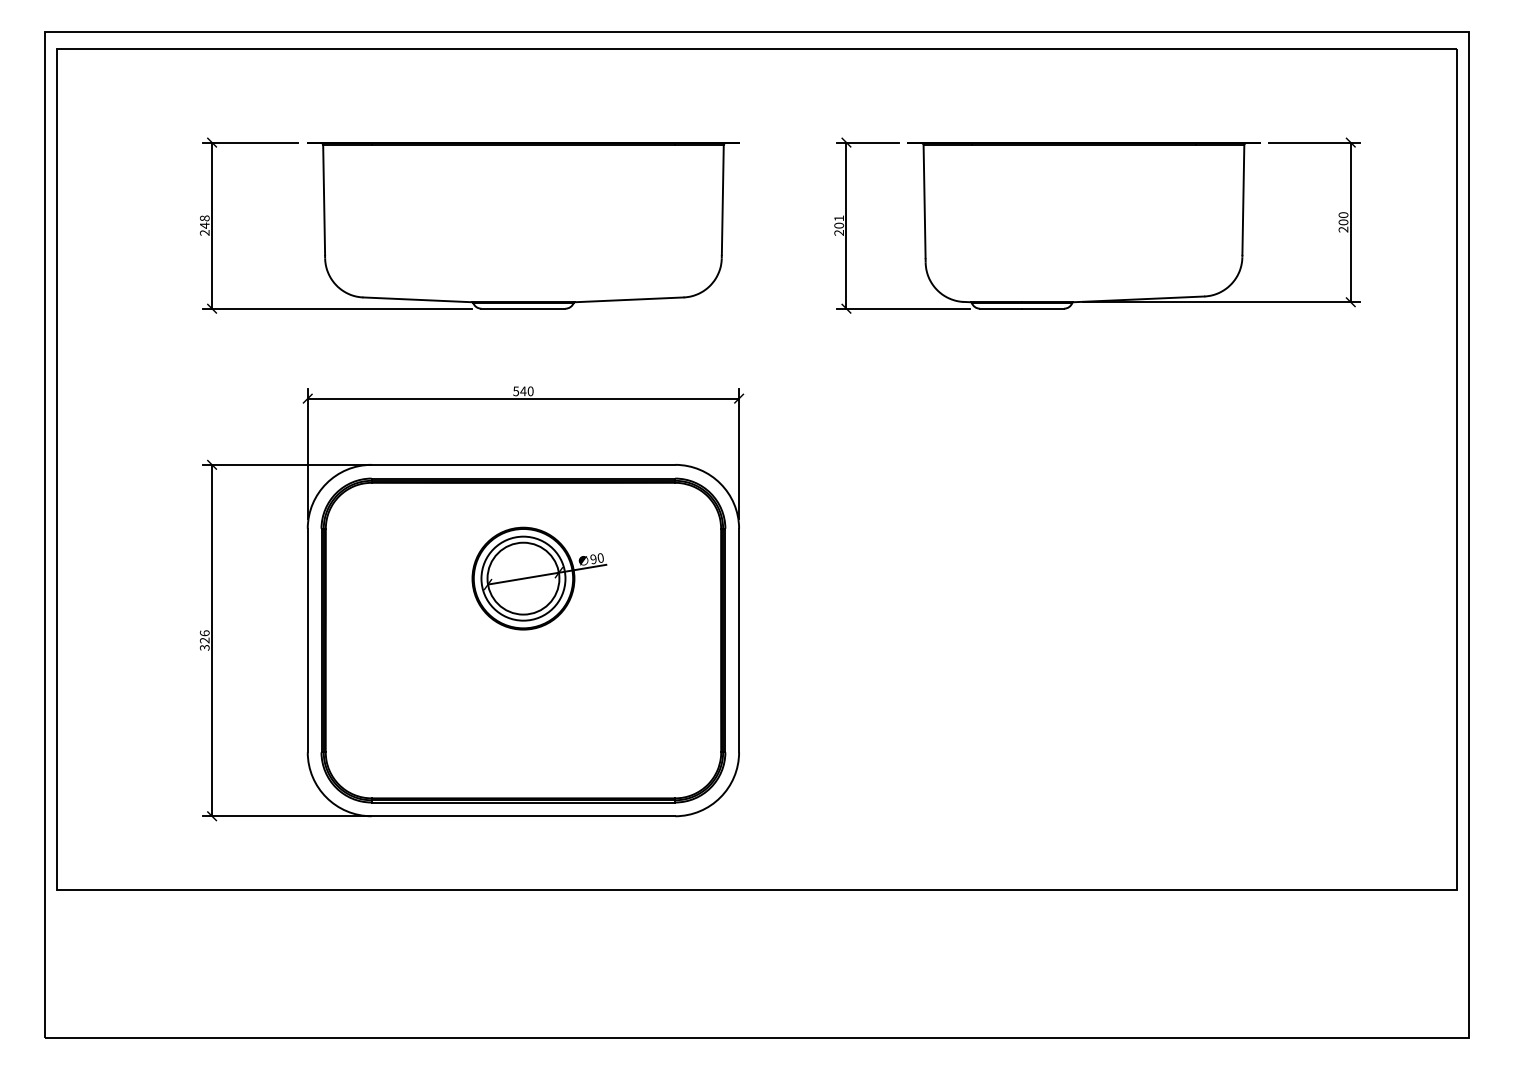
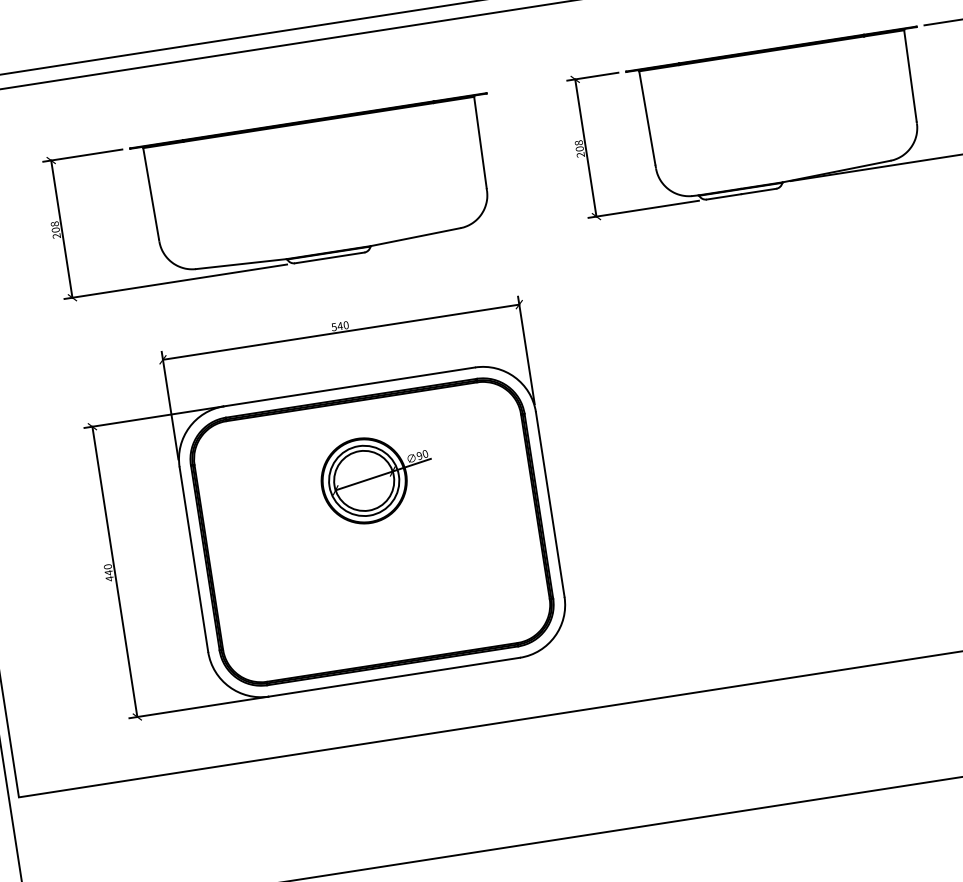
text: (839, 218) -> (579, 142), 201 -> 208
text: (204, 225) -> (55, 229), 248 -> 208
text: (204, 640) -> (108, 572), 326 -> 440

